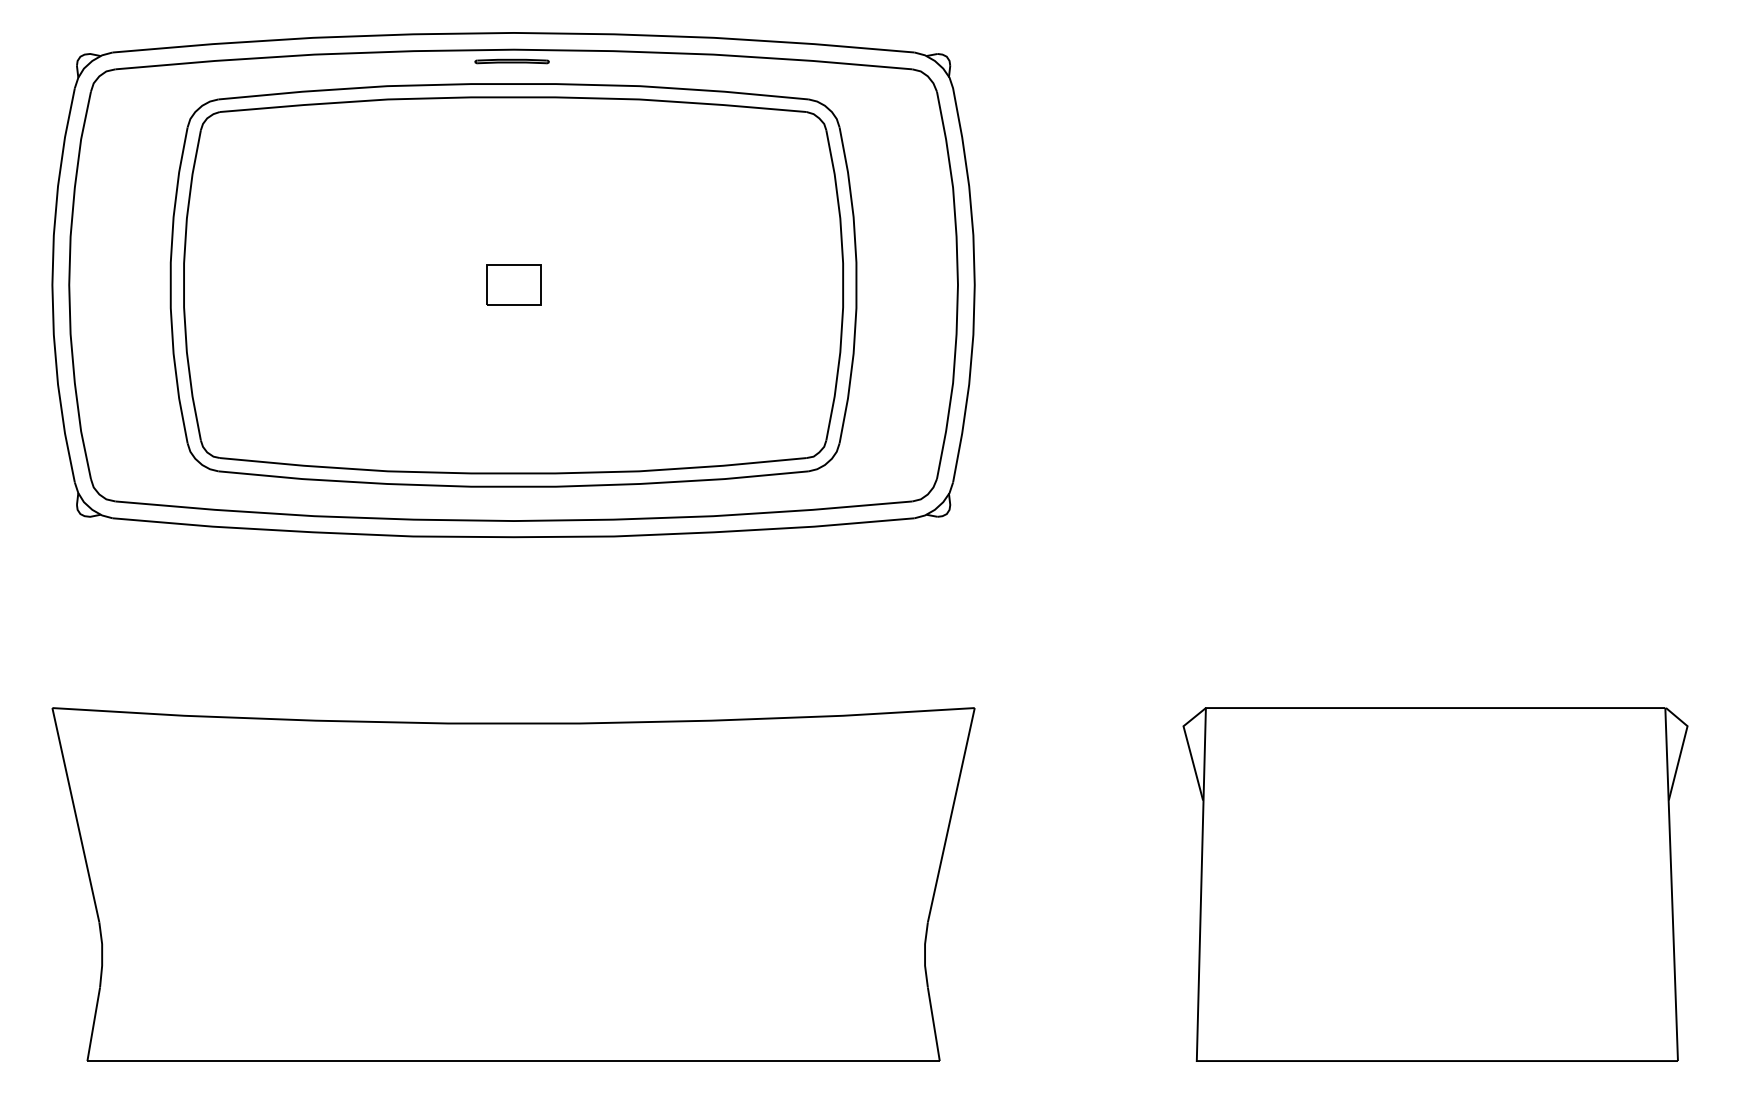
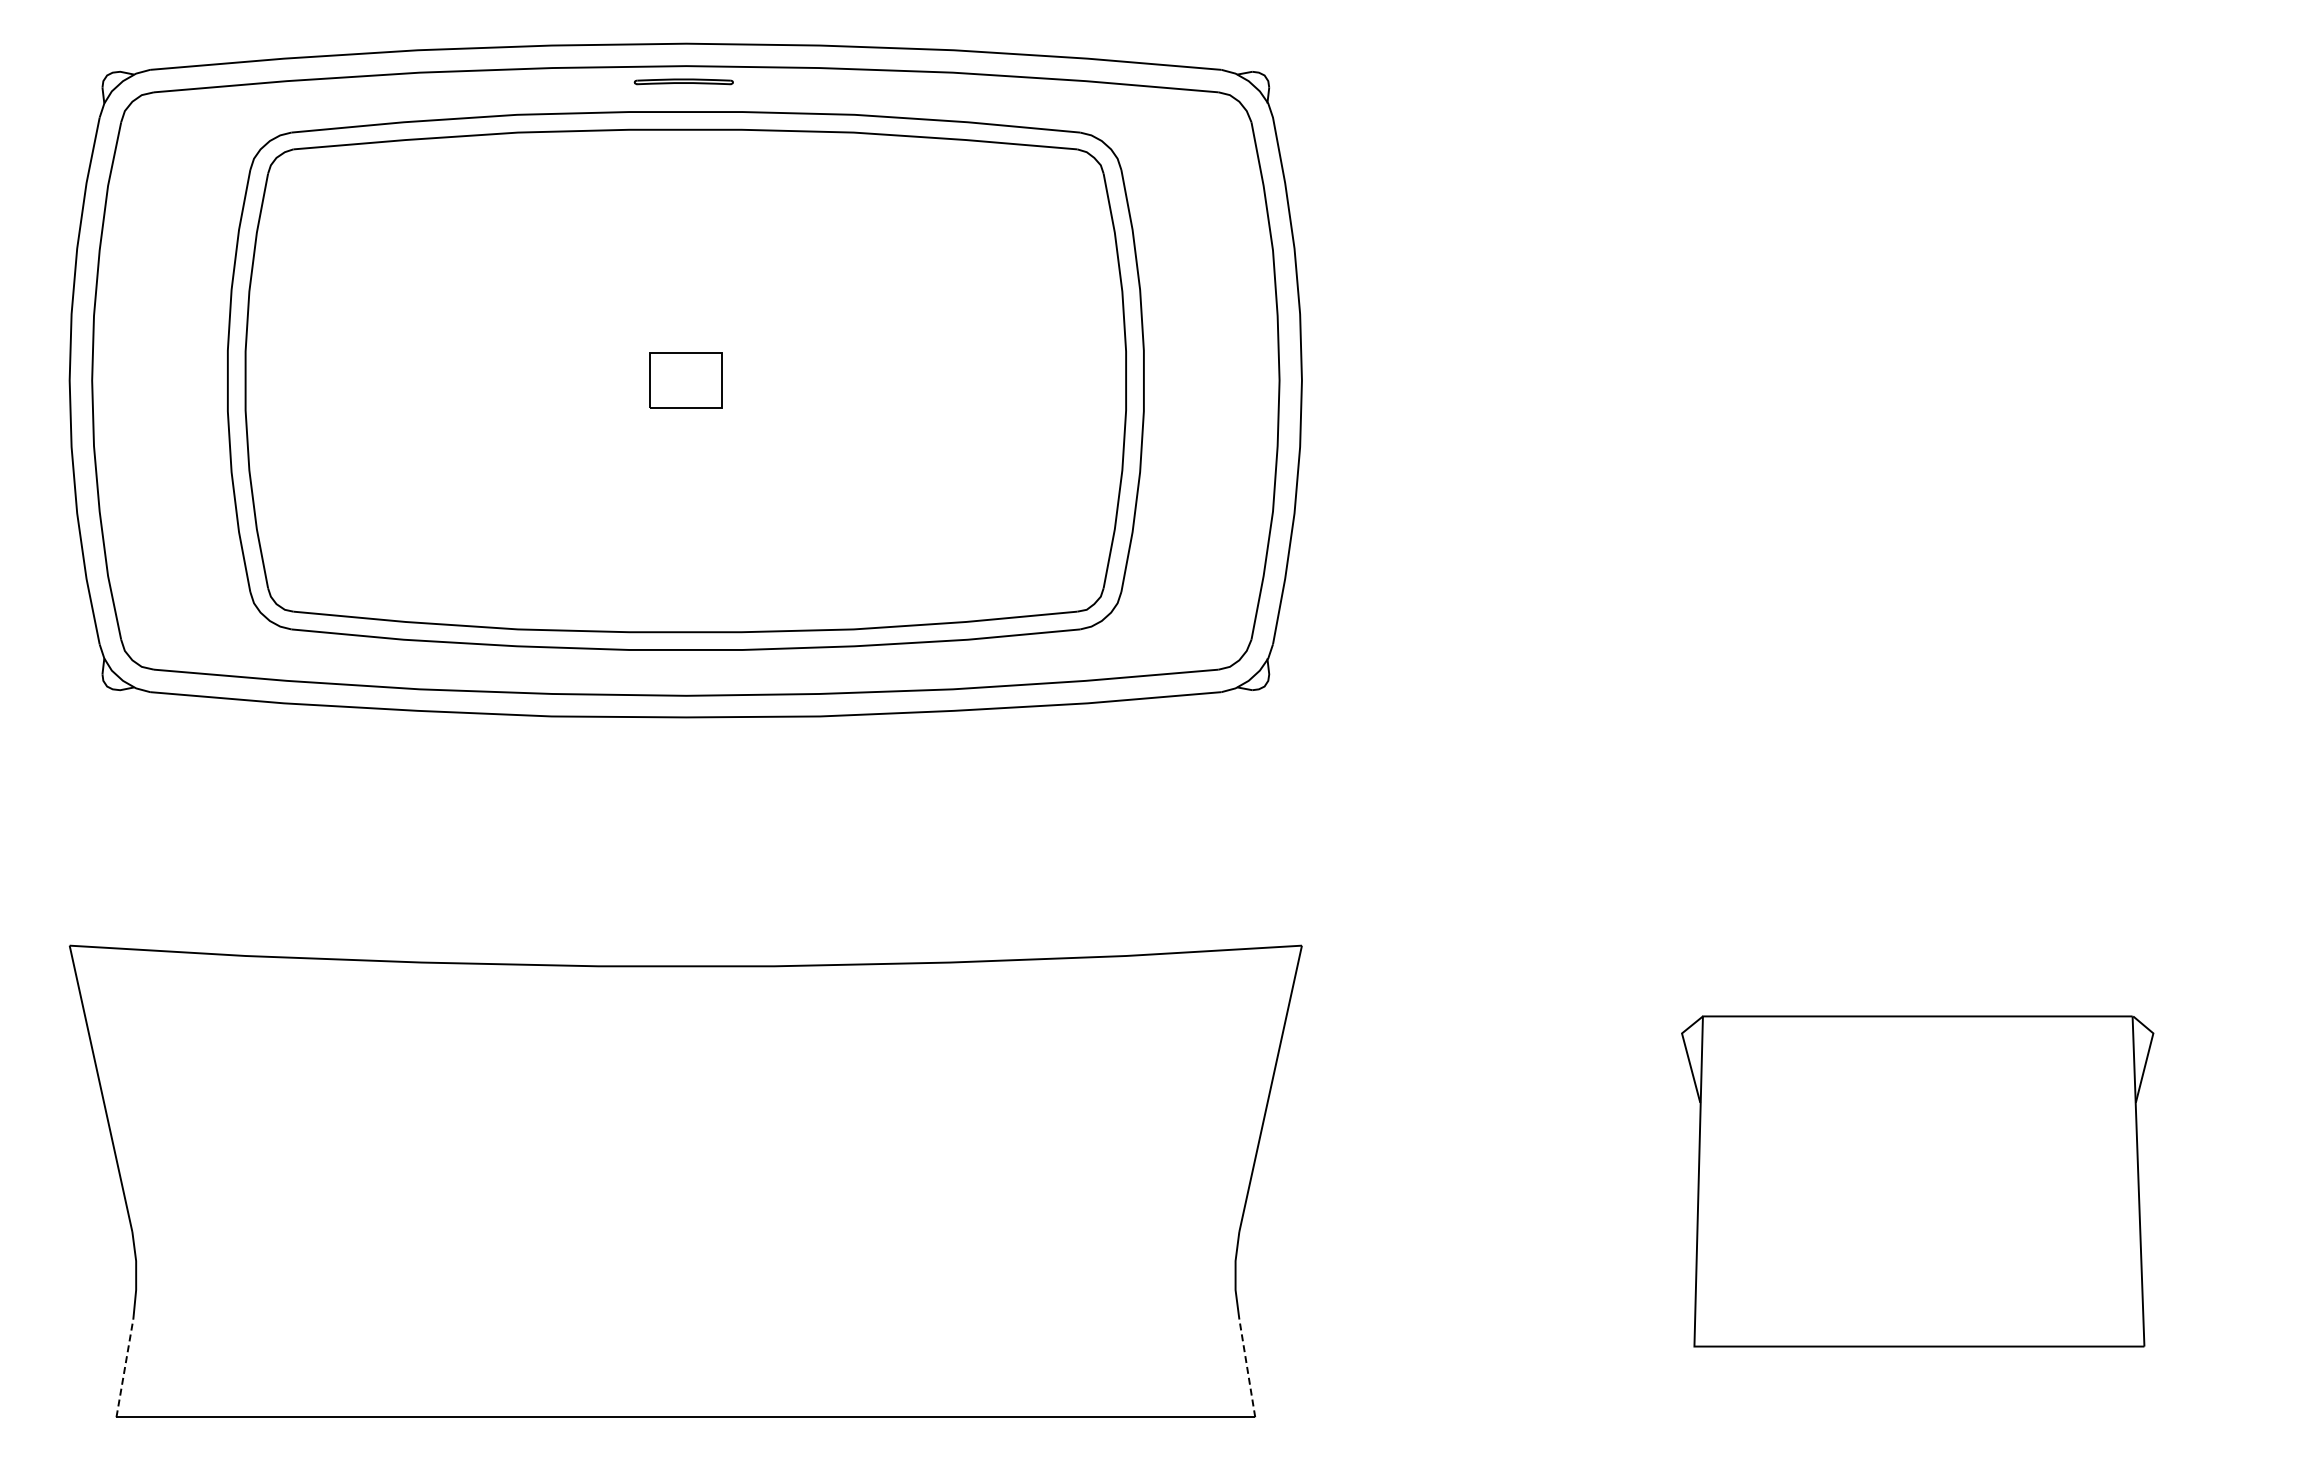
part: (1435, 884) -> (1917, 1181), size x0.7
line: (93, 1024) -> (124, 1368), solid -> dashed
line: (933, 1024) -> (1247, 1368), solid -> dashed

